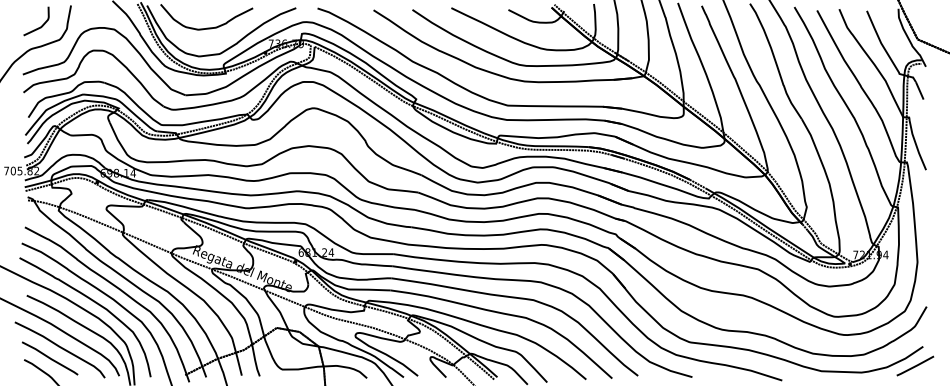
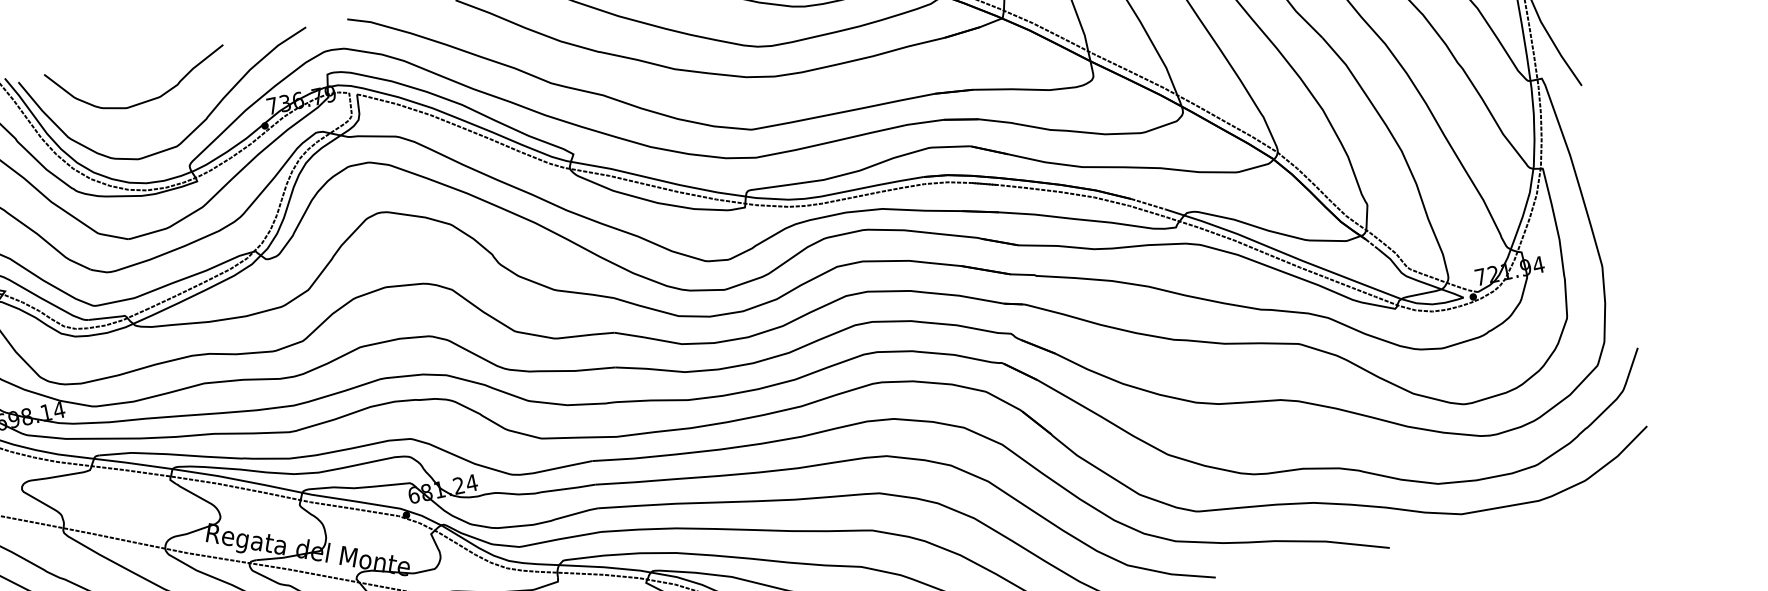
line: (915, 365) -> (1639, 465), removed

